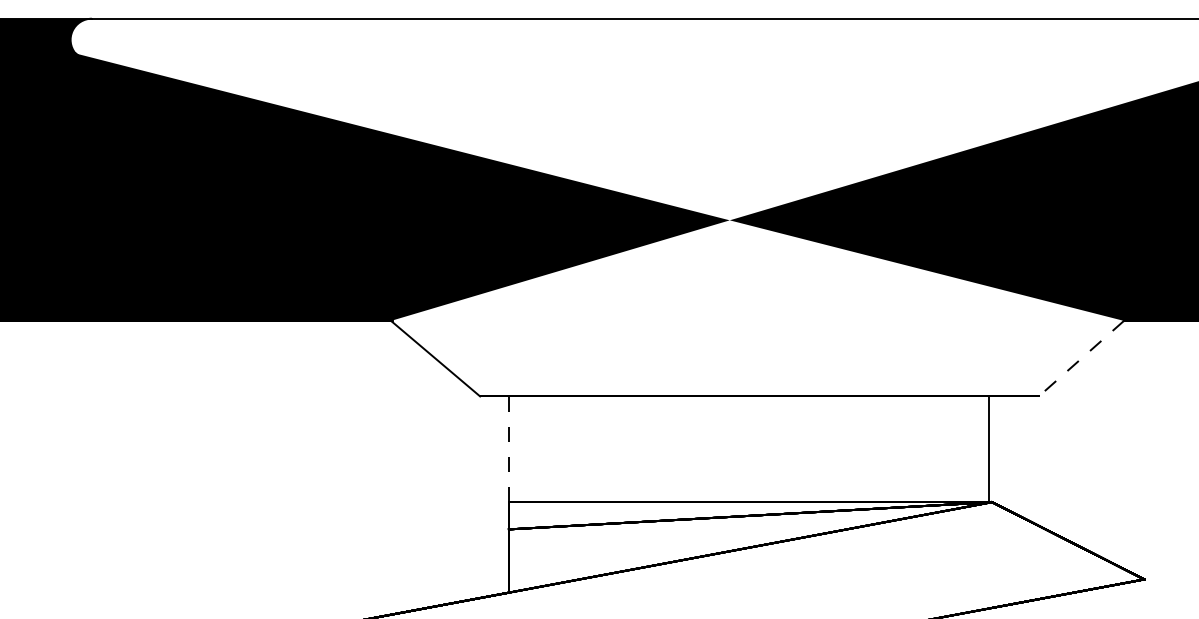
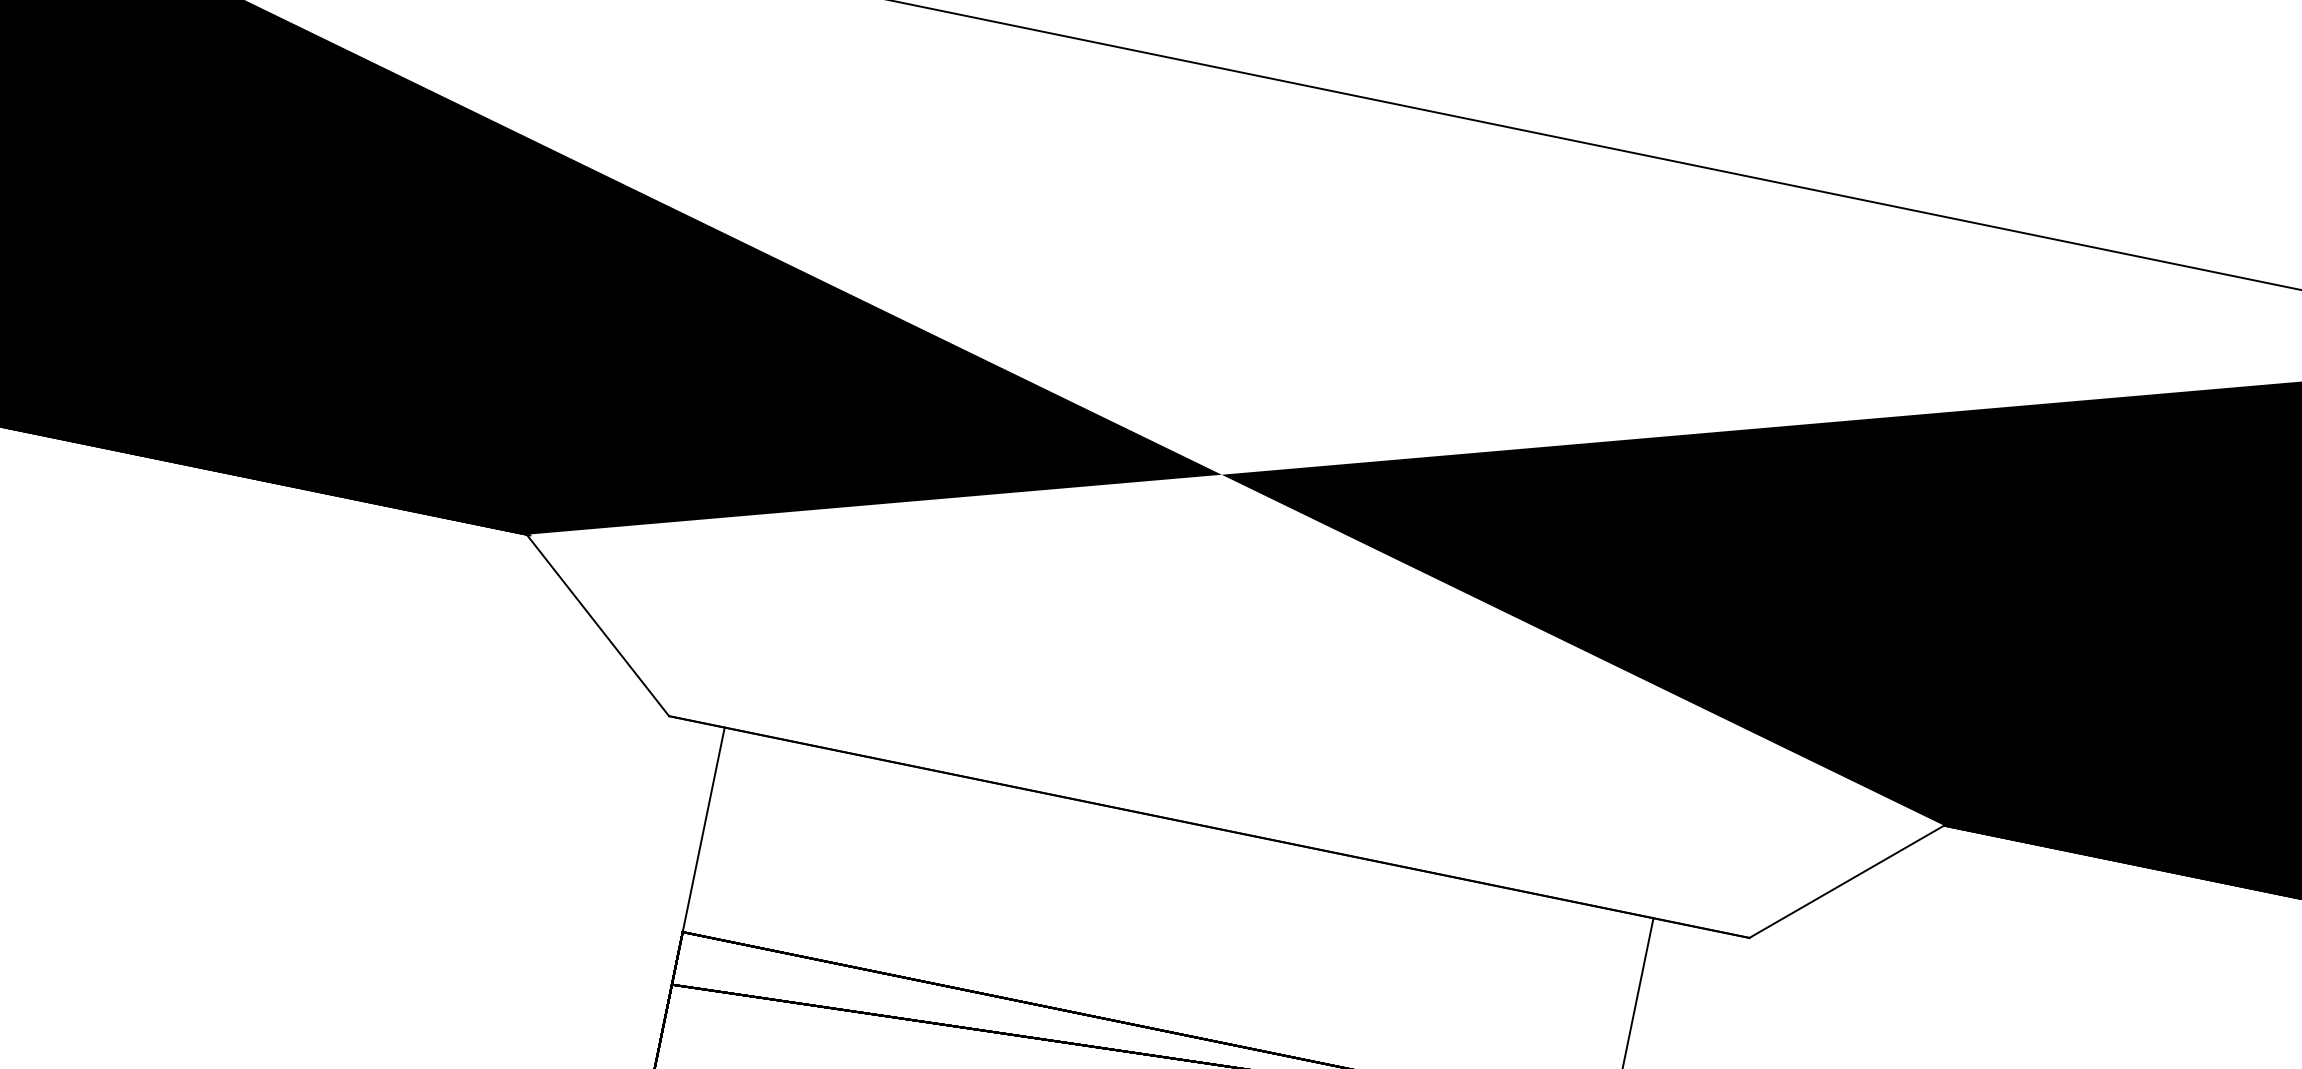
line: (1081, 358) -> (1847, 881), dashed -> solid
line: (508, 449) -> (702, 830), dashed -> solid

